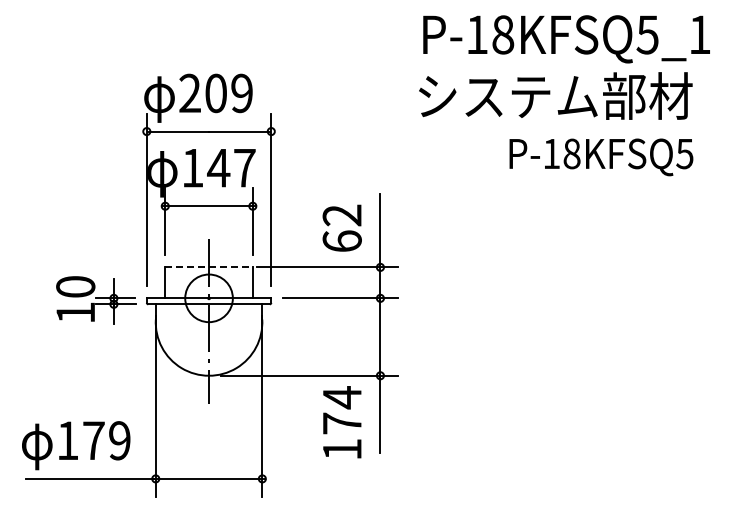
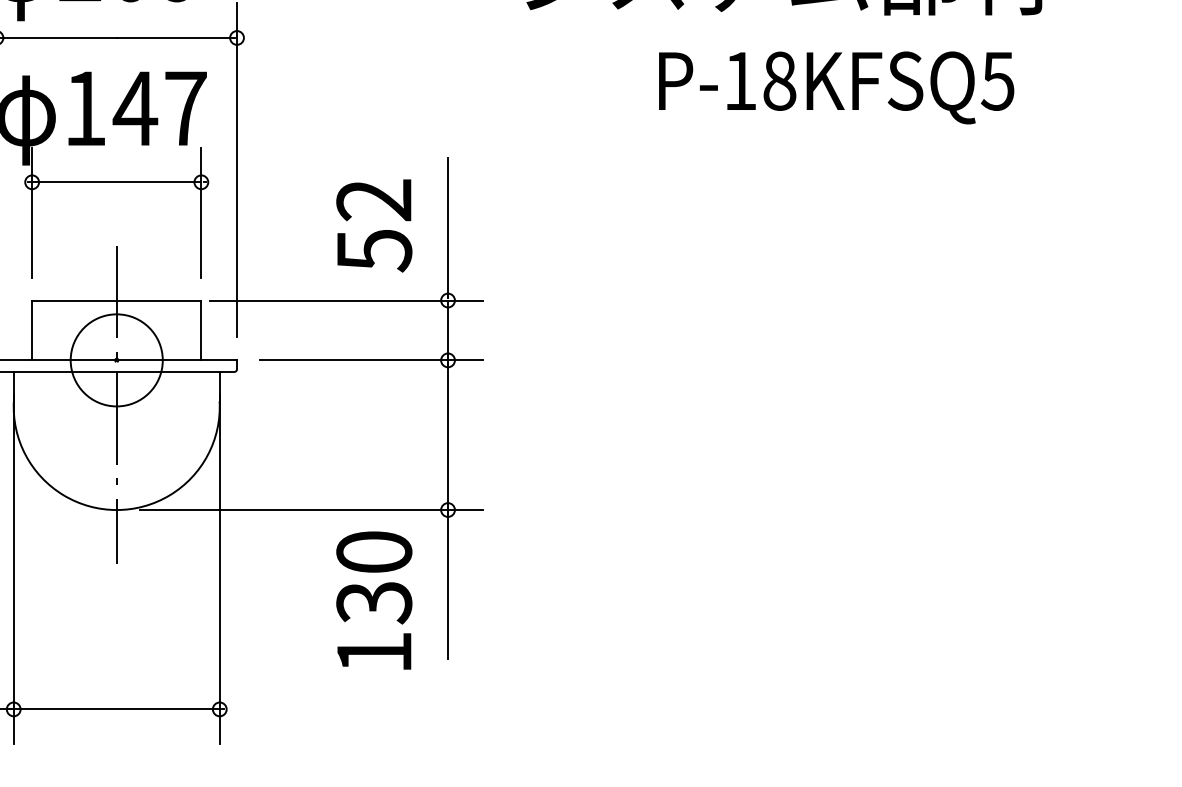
text: (601, 157) -> (836, 88), moved
text: (341, 241) -> (372, 250), 62 -> 52
line: (209, 267) -> (117, 300), dashed -> solid
text: (341, 410) -> (372, 577), 174 -> 130

